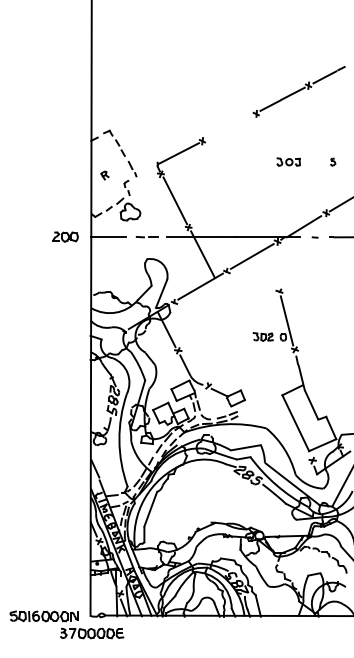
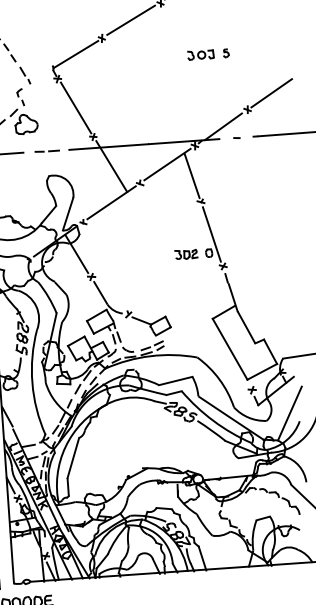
line: (229, 126) -> (131, 19), added
part: (333, 161) -> (226, 52), moved
line: (273, 268) -> (192, 176), added

